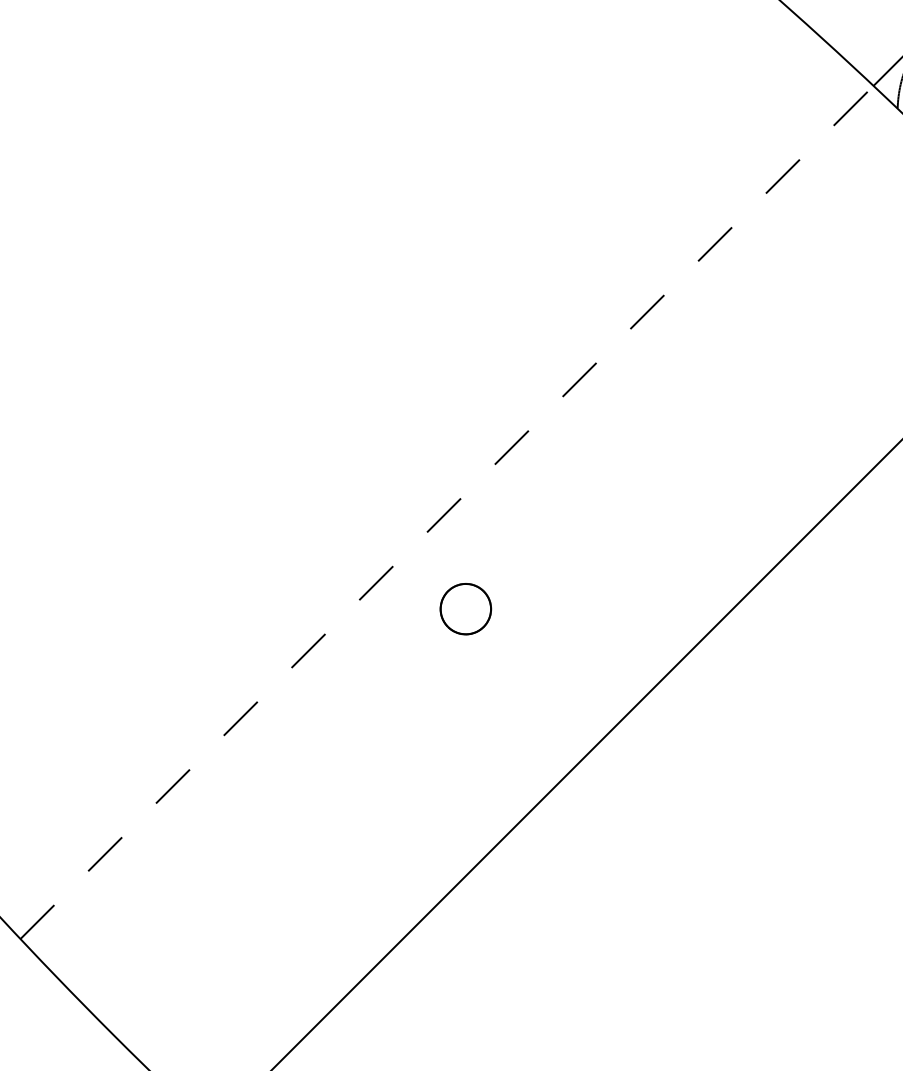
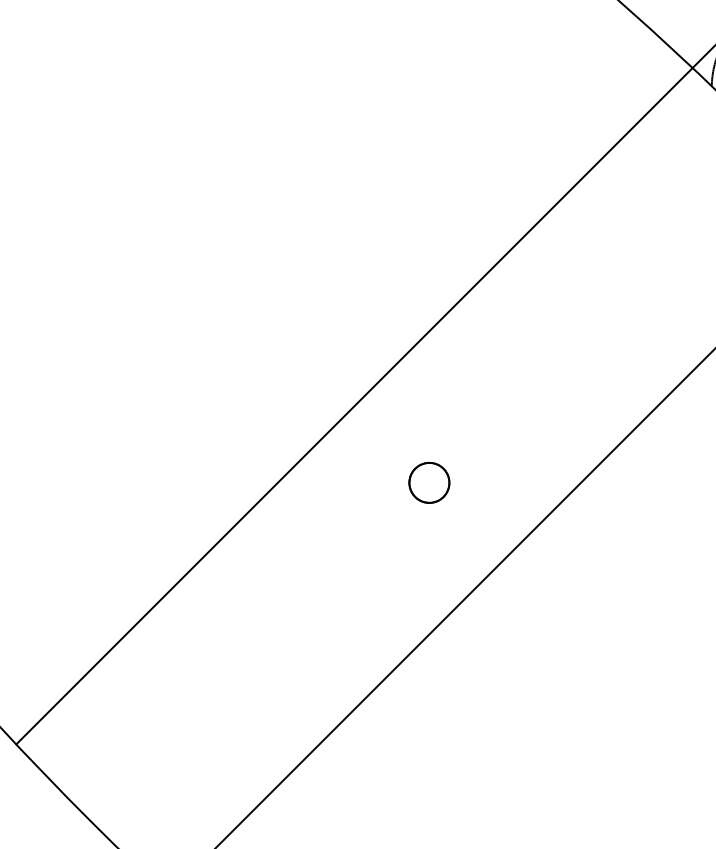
line: (447, 511) -> (354, 405), dashed -> solid
part: (466, 608) -> (429, 482), moved

